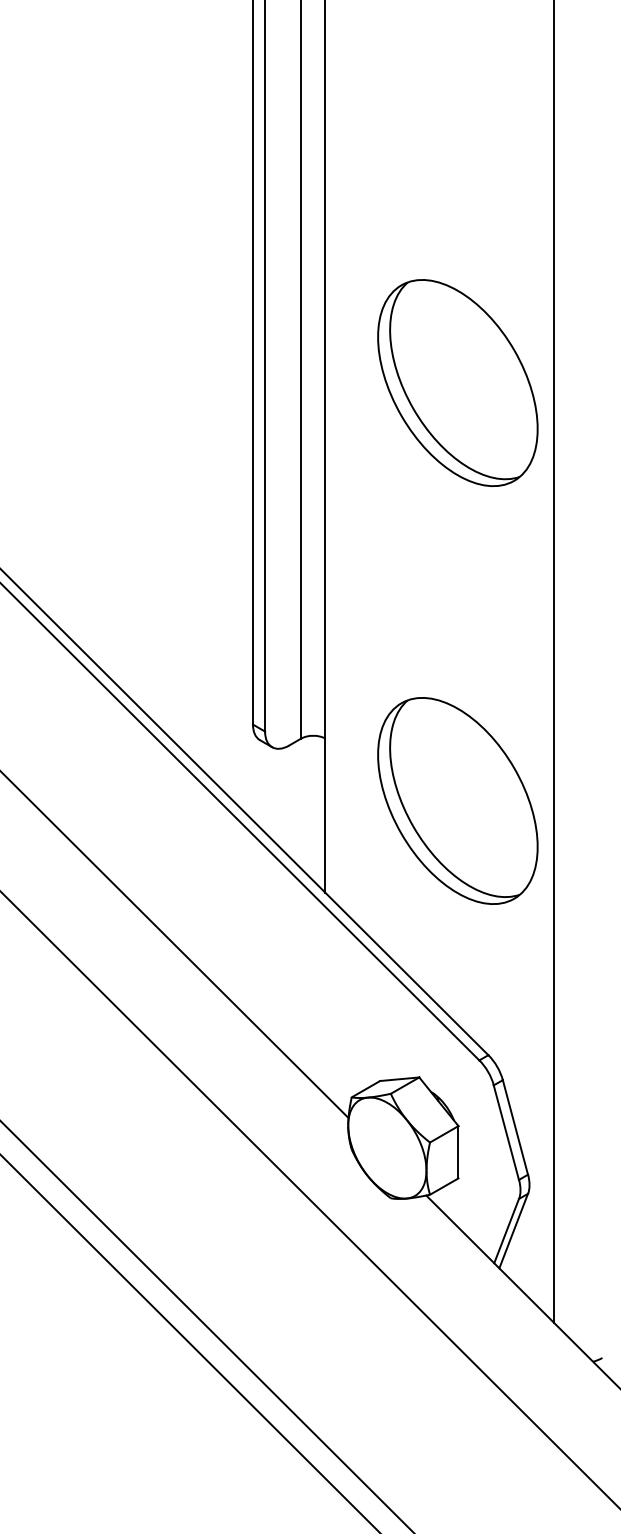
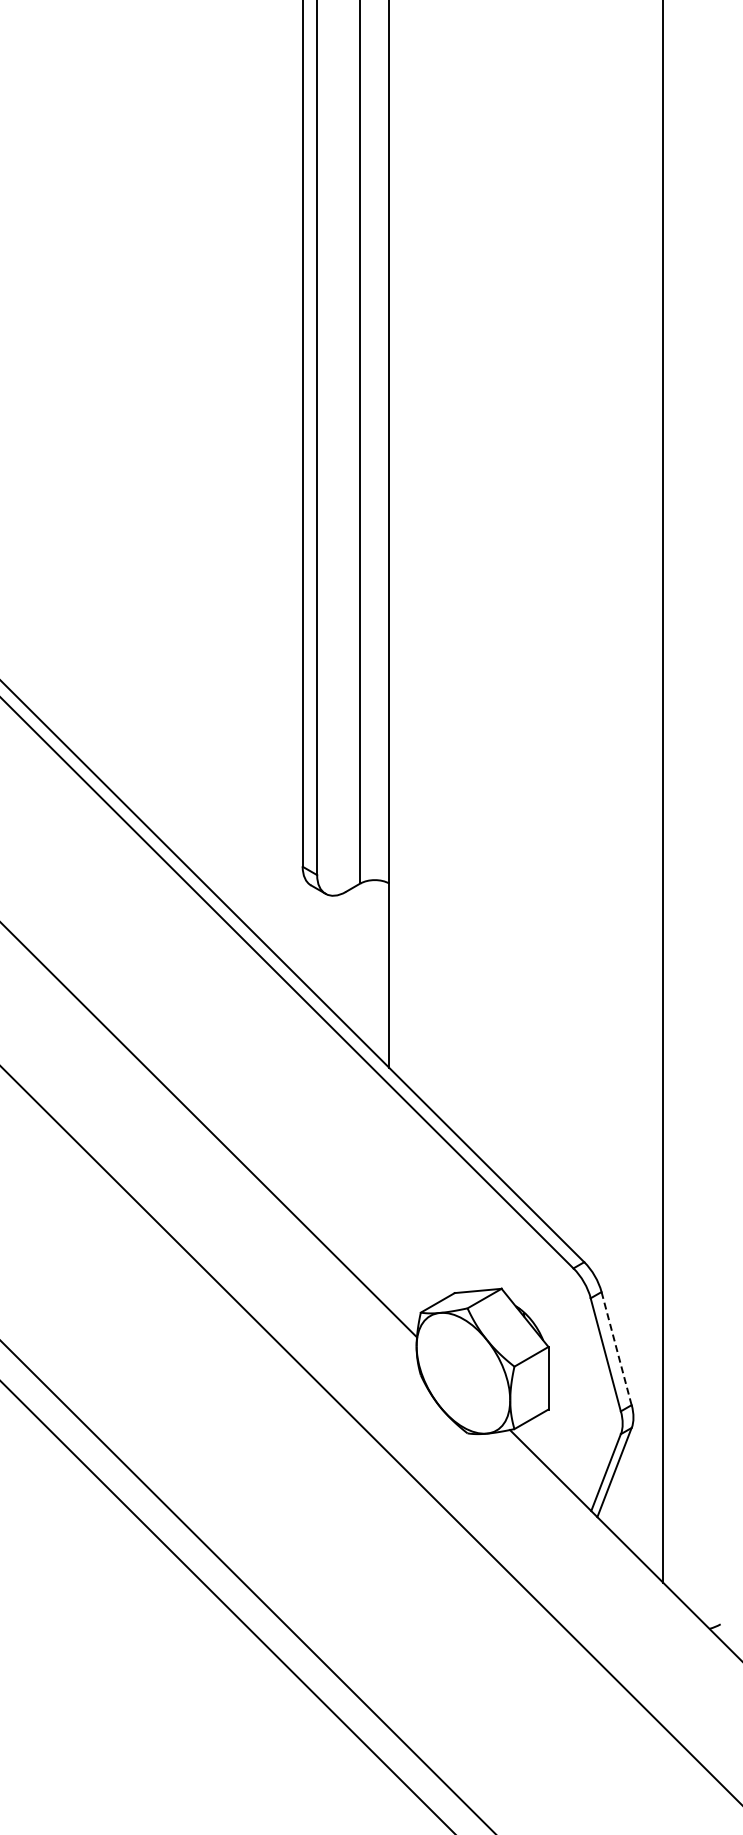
part: (457, 383) -> (547, 458), removed
part: (457, 801) -> (547, 958), removed
line: (515, 1127) -> (616, 1348), solid -> dashed

